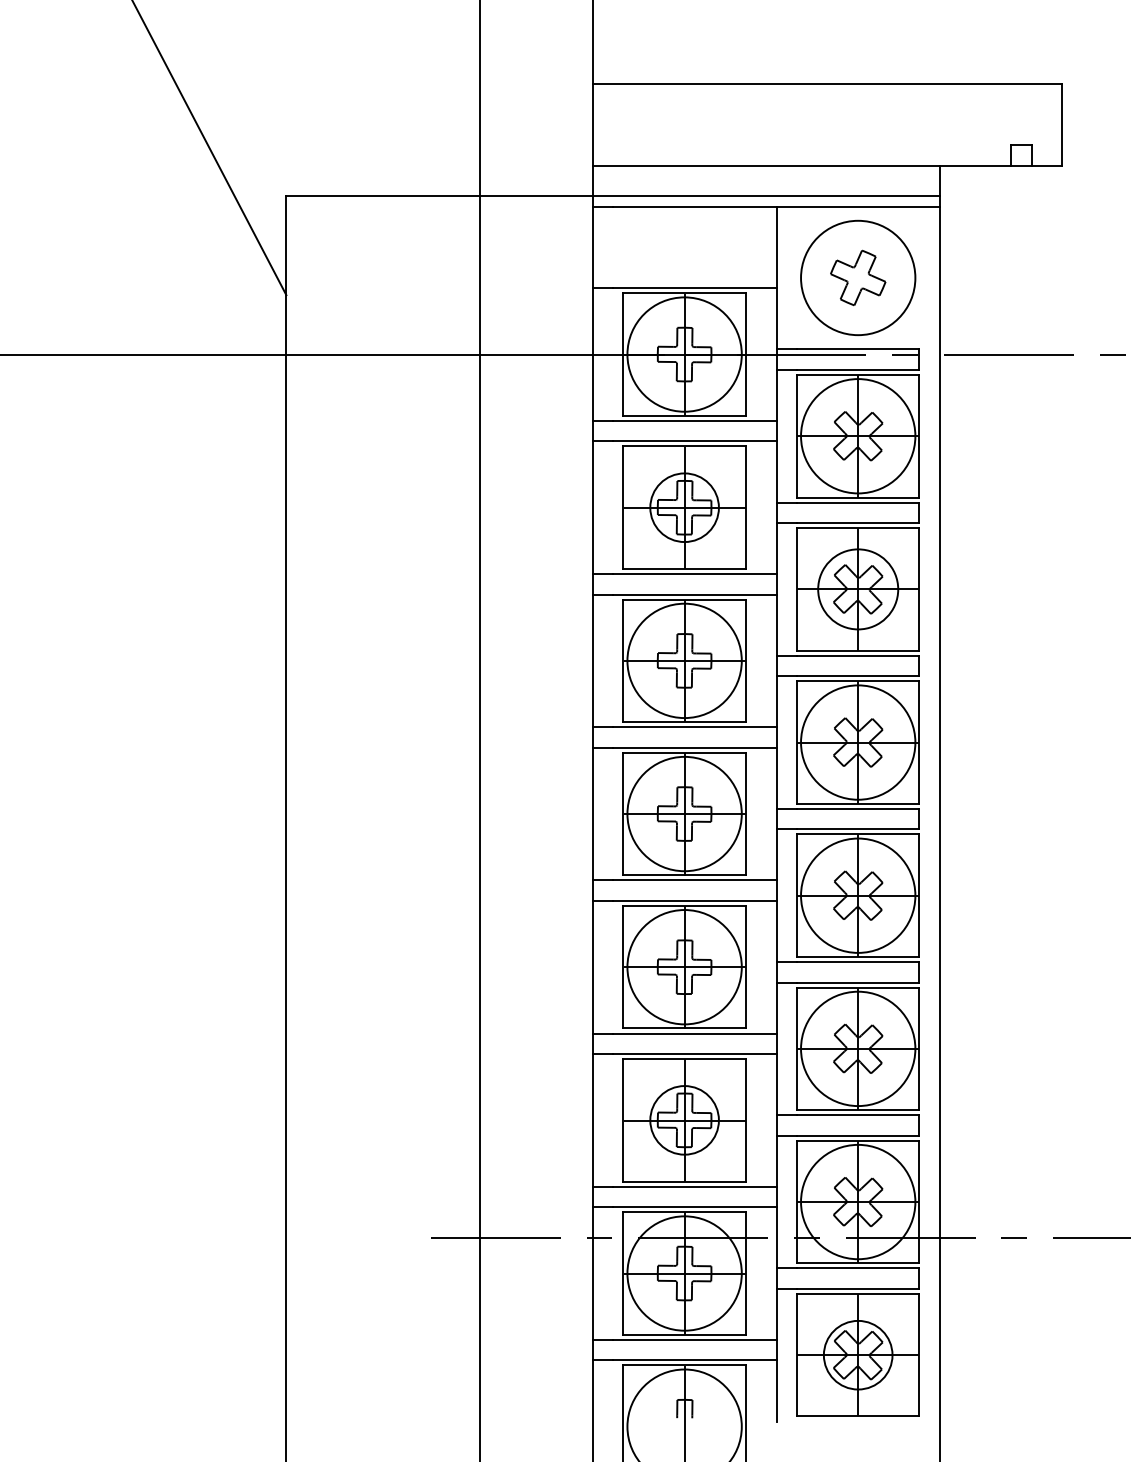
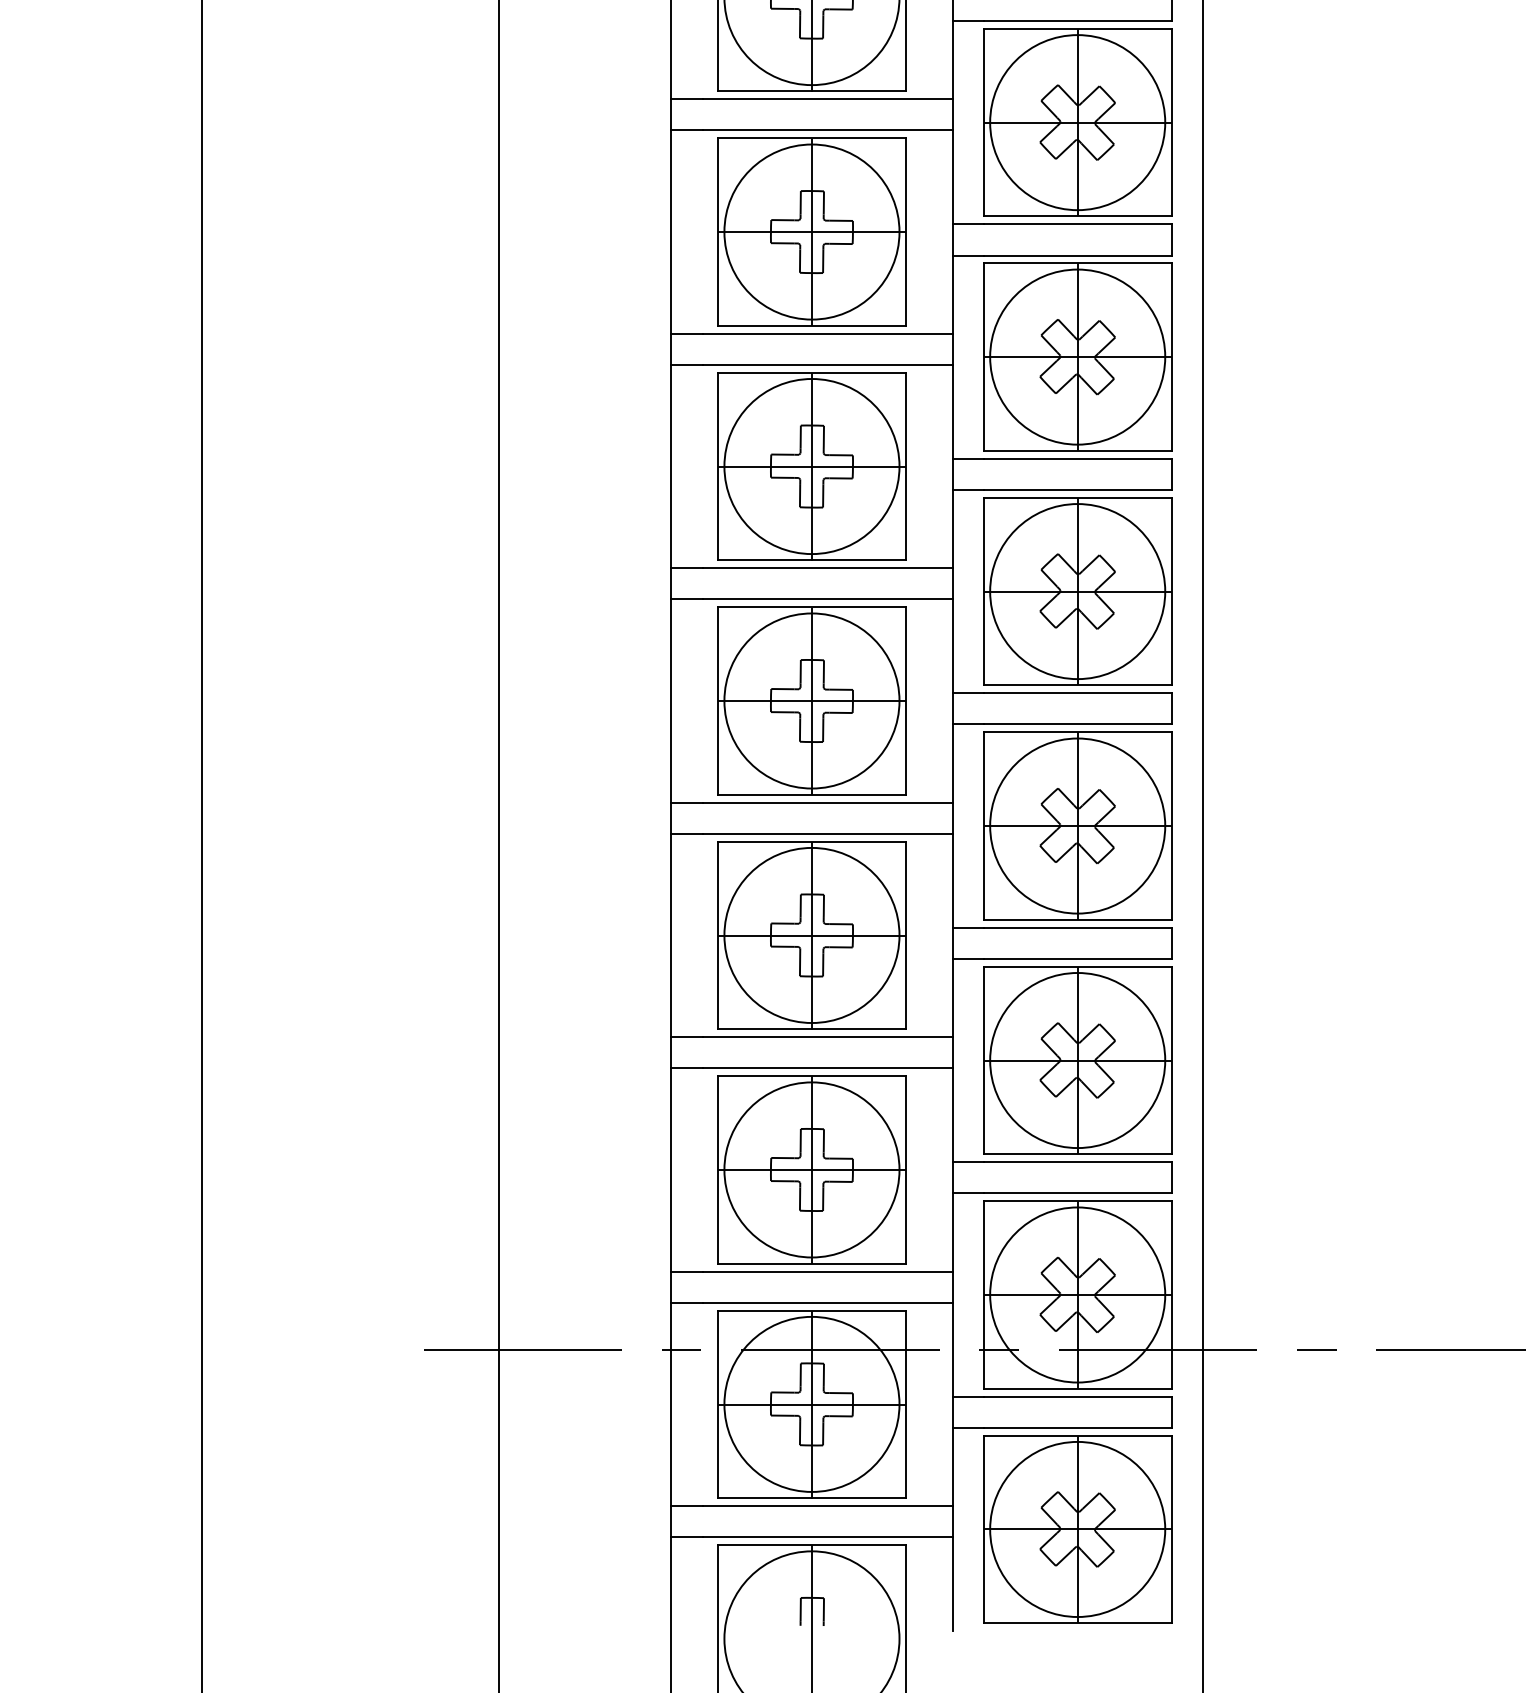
circle: (684, 507) -> (811, 231), size x1.67
circle: (858, 589) -> (1078, 357), size x1.43
circle: (684, 1120) -> (811, 1170), size x1.67
circle: (858, 1355) -> (1078, 1529), size x1.67

